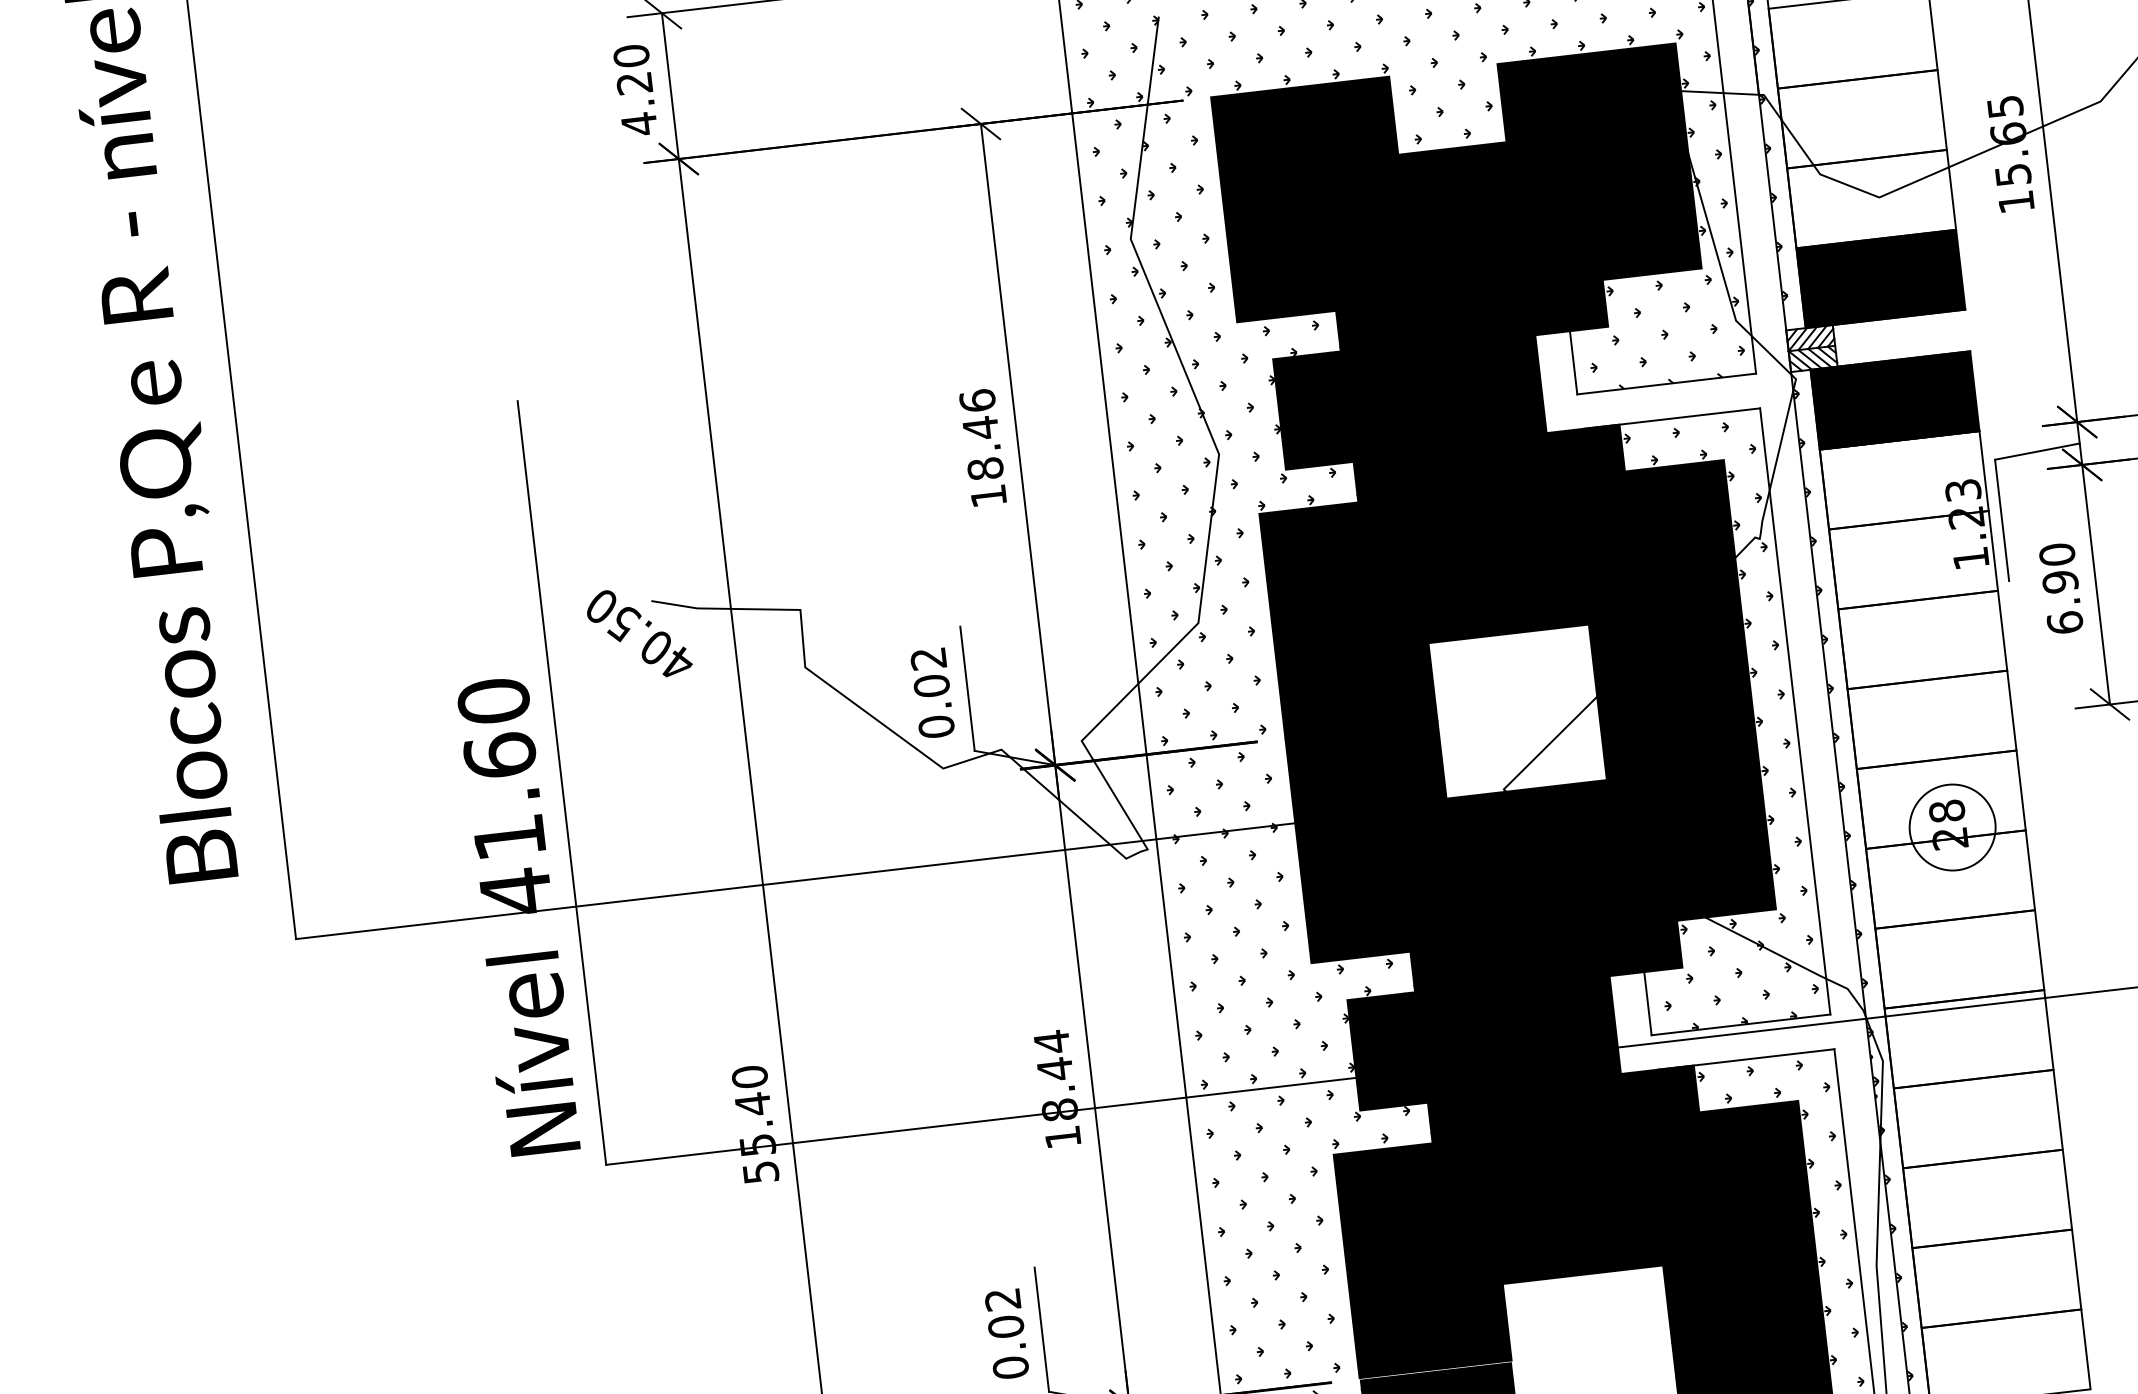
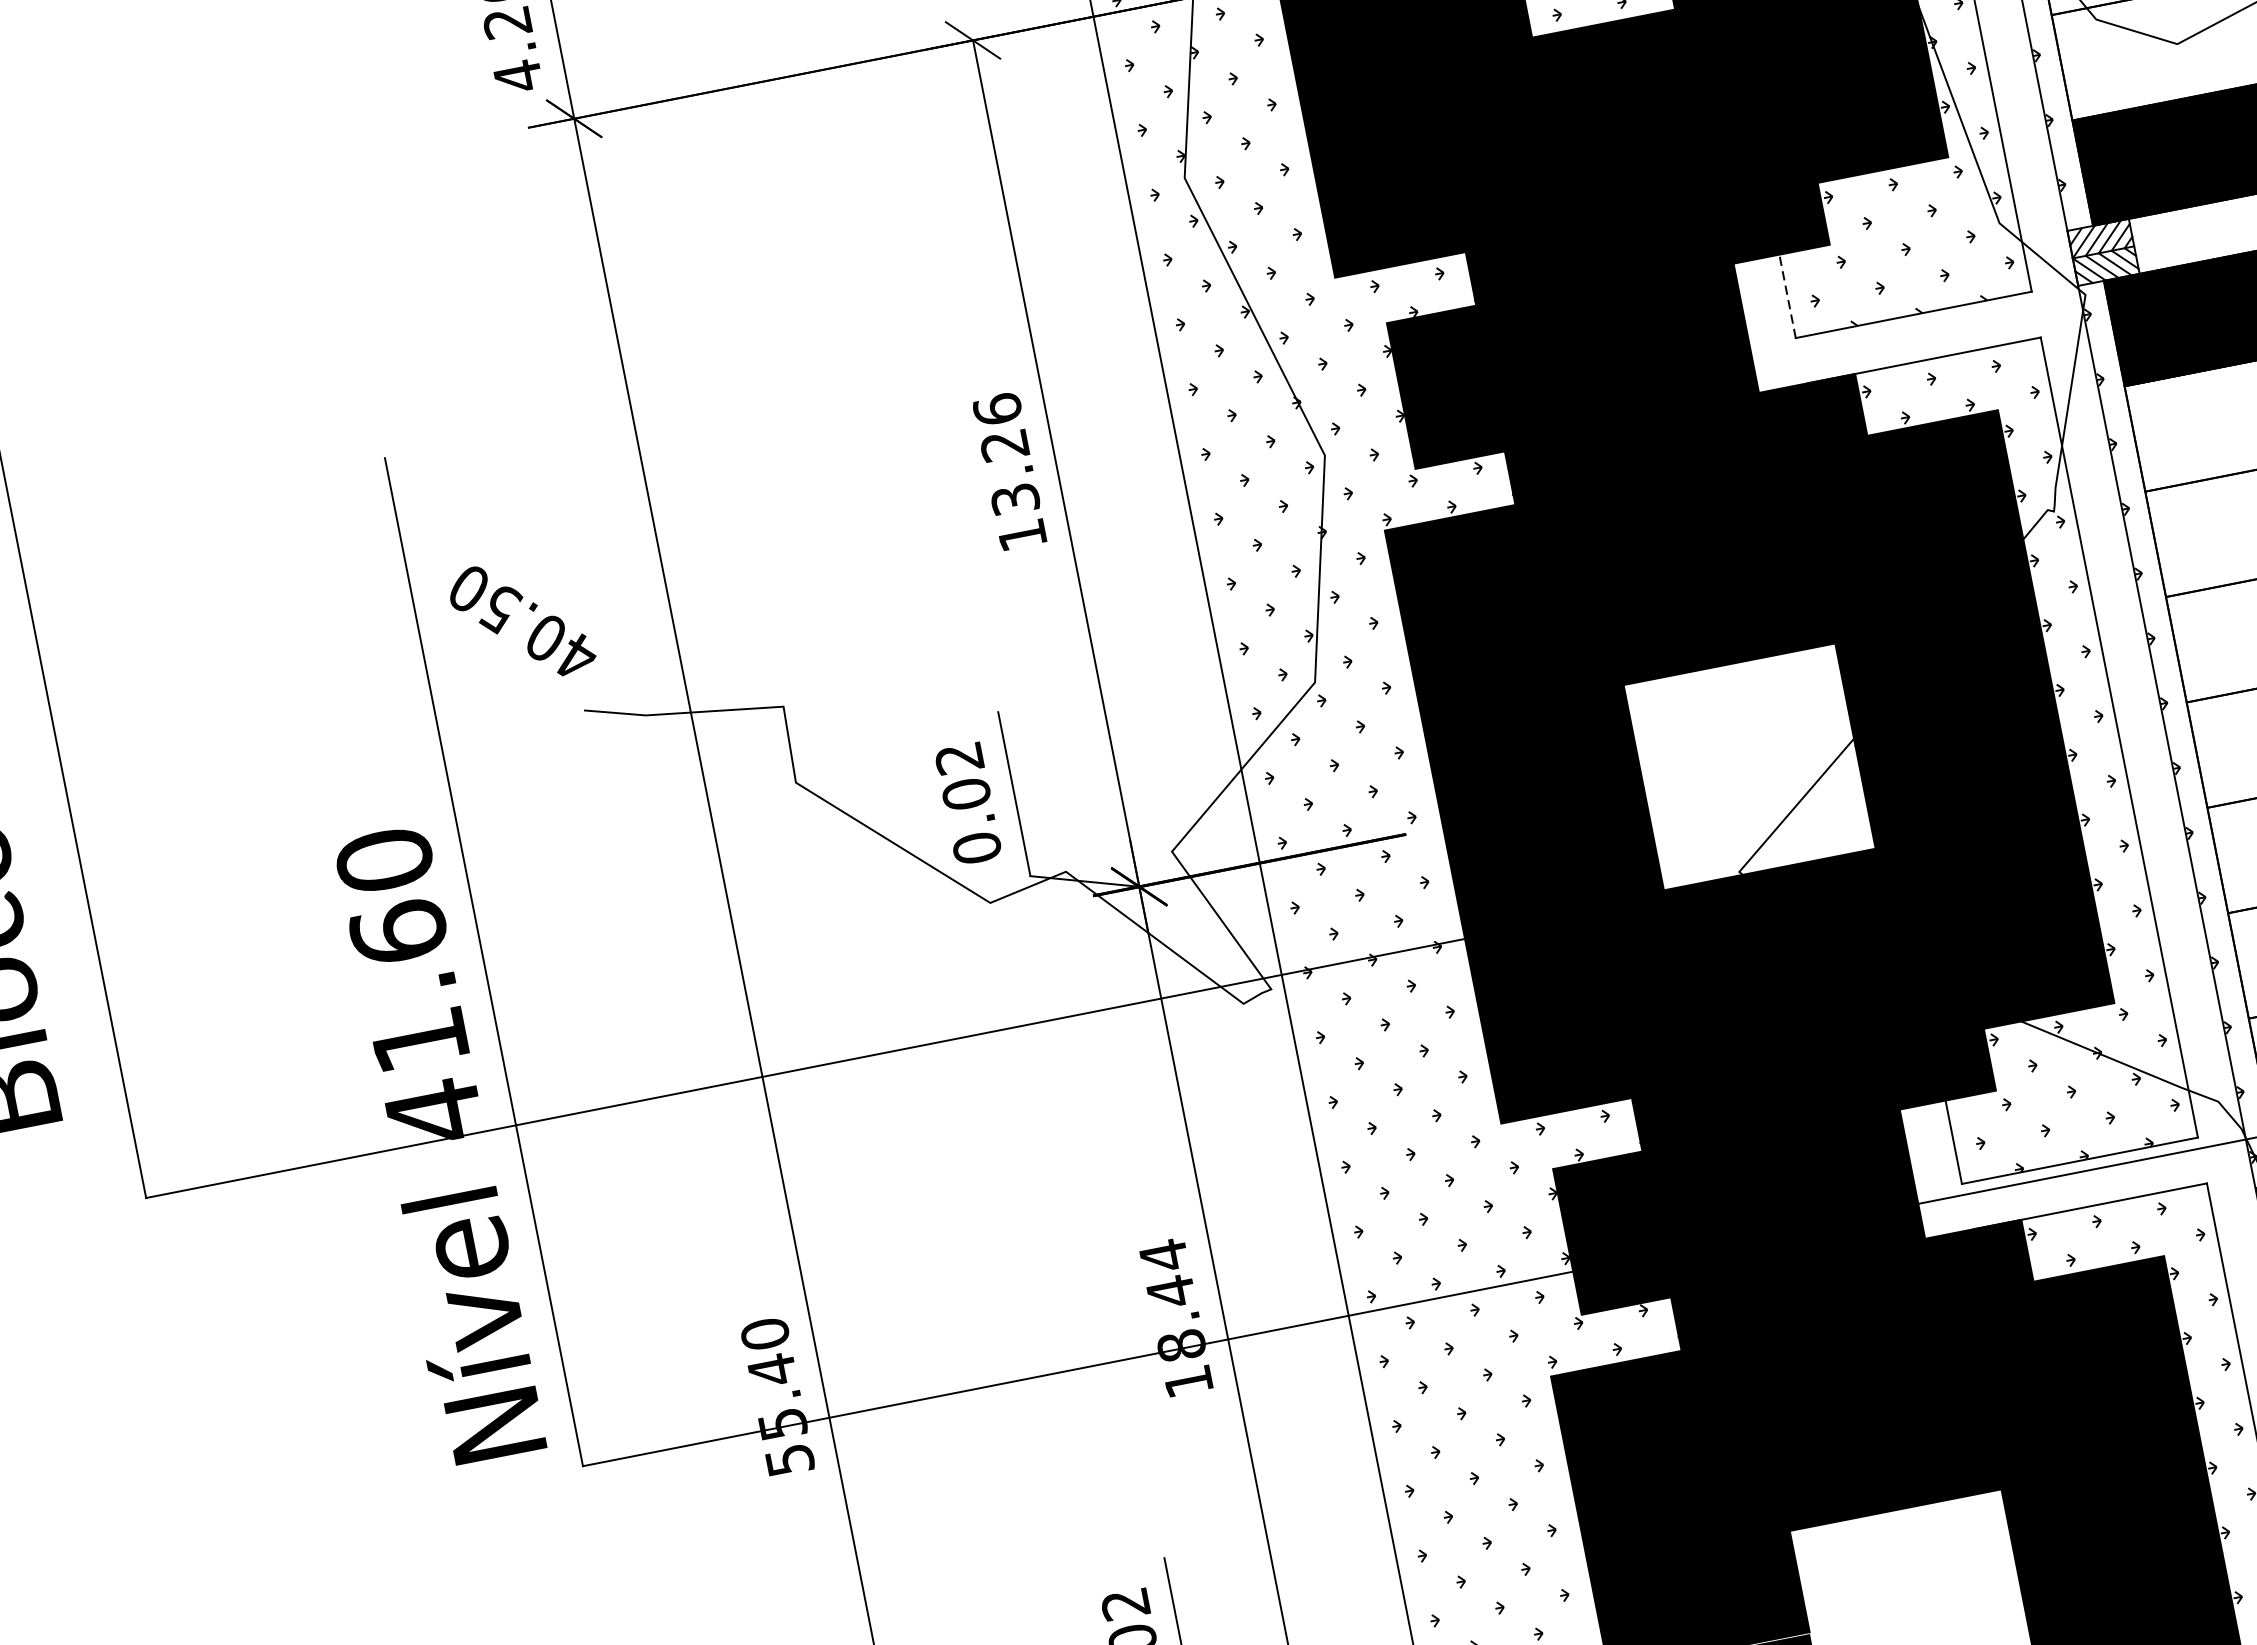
line: (1573, 362) -> (1787, 295), solid -> dashed
text: (982, 447) -> (1009, 471), 18.46 -> 13.26
text: (639, 633) -> (522, 620), moved

